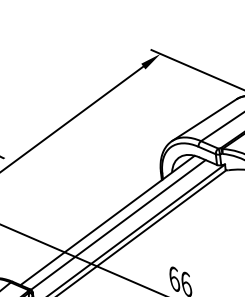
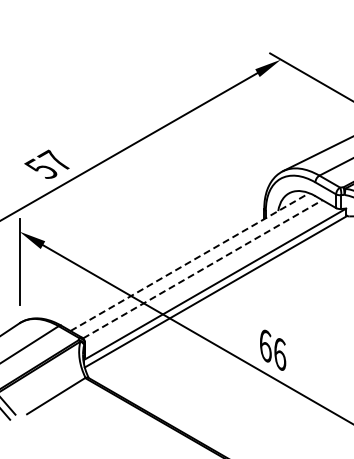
line: (107, 220) -> (189, 262), solid -> dashed
line: (118, 225) -> (203, 269), solid -> dashed

